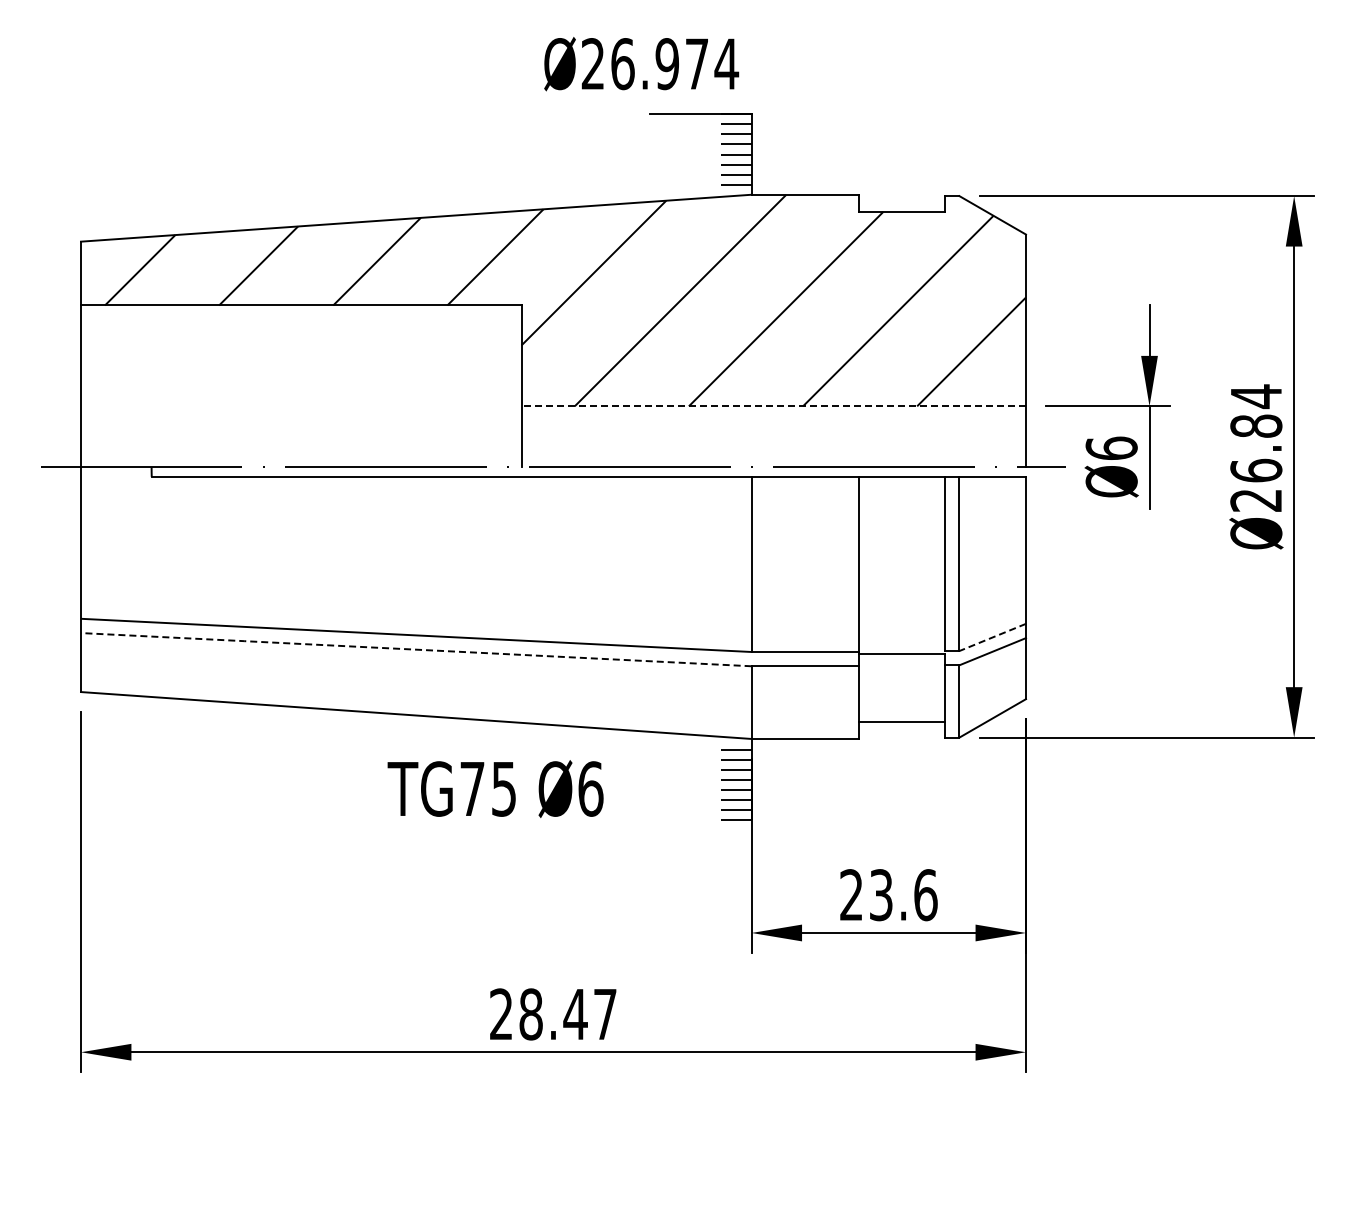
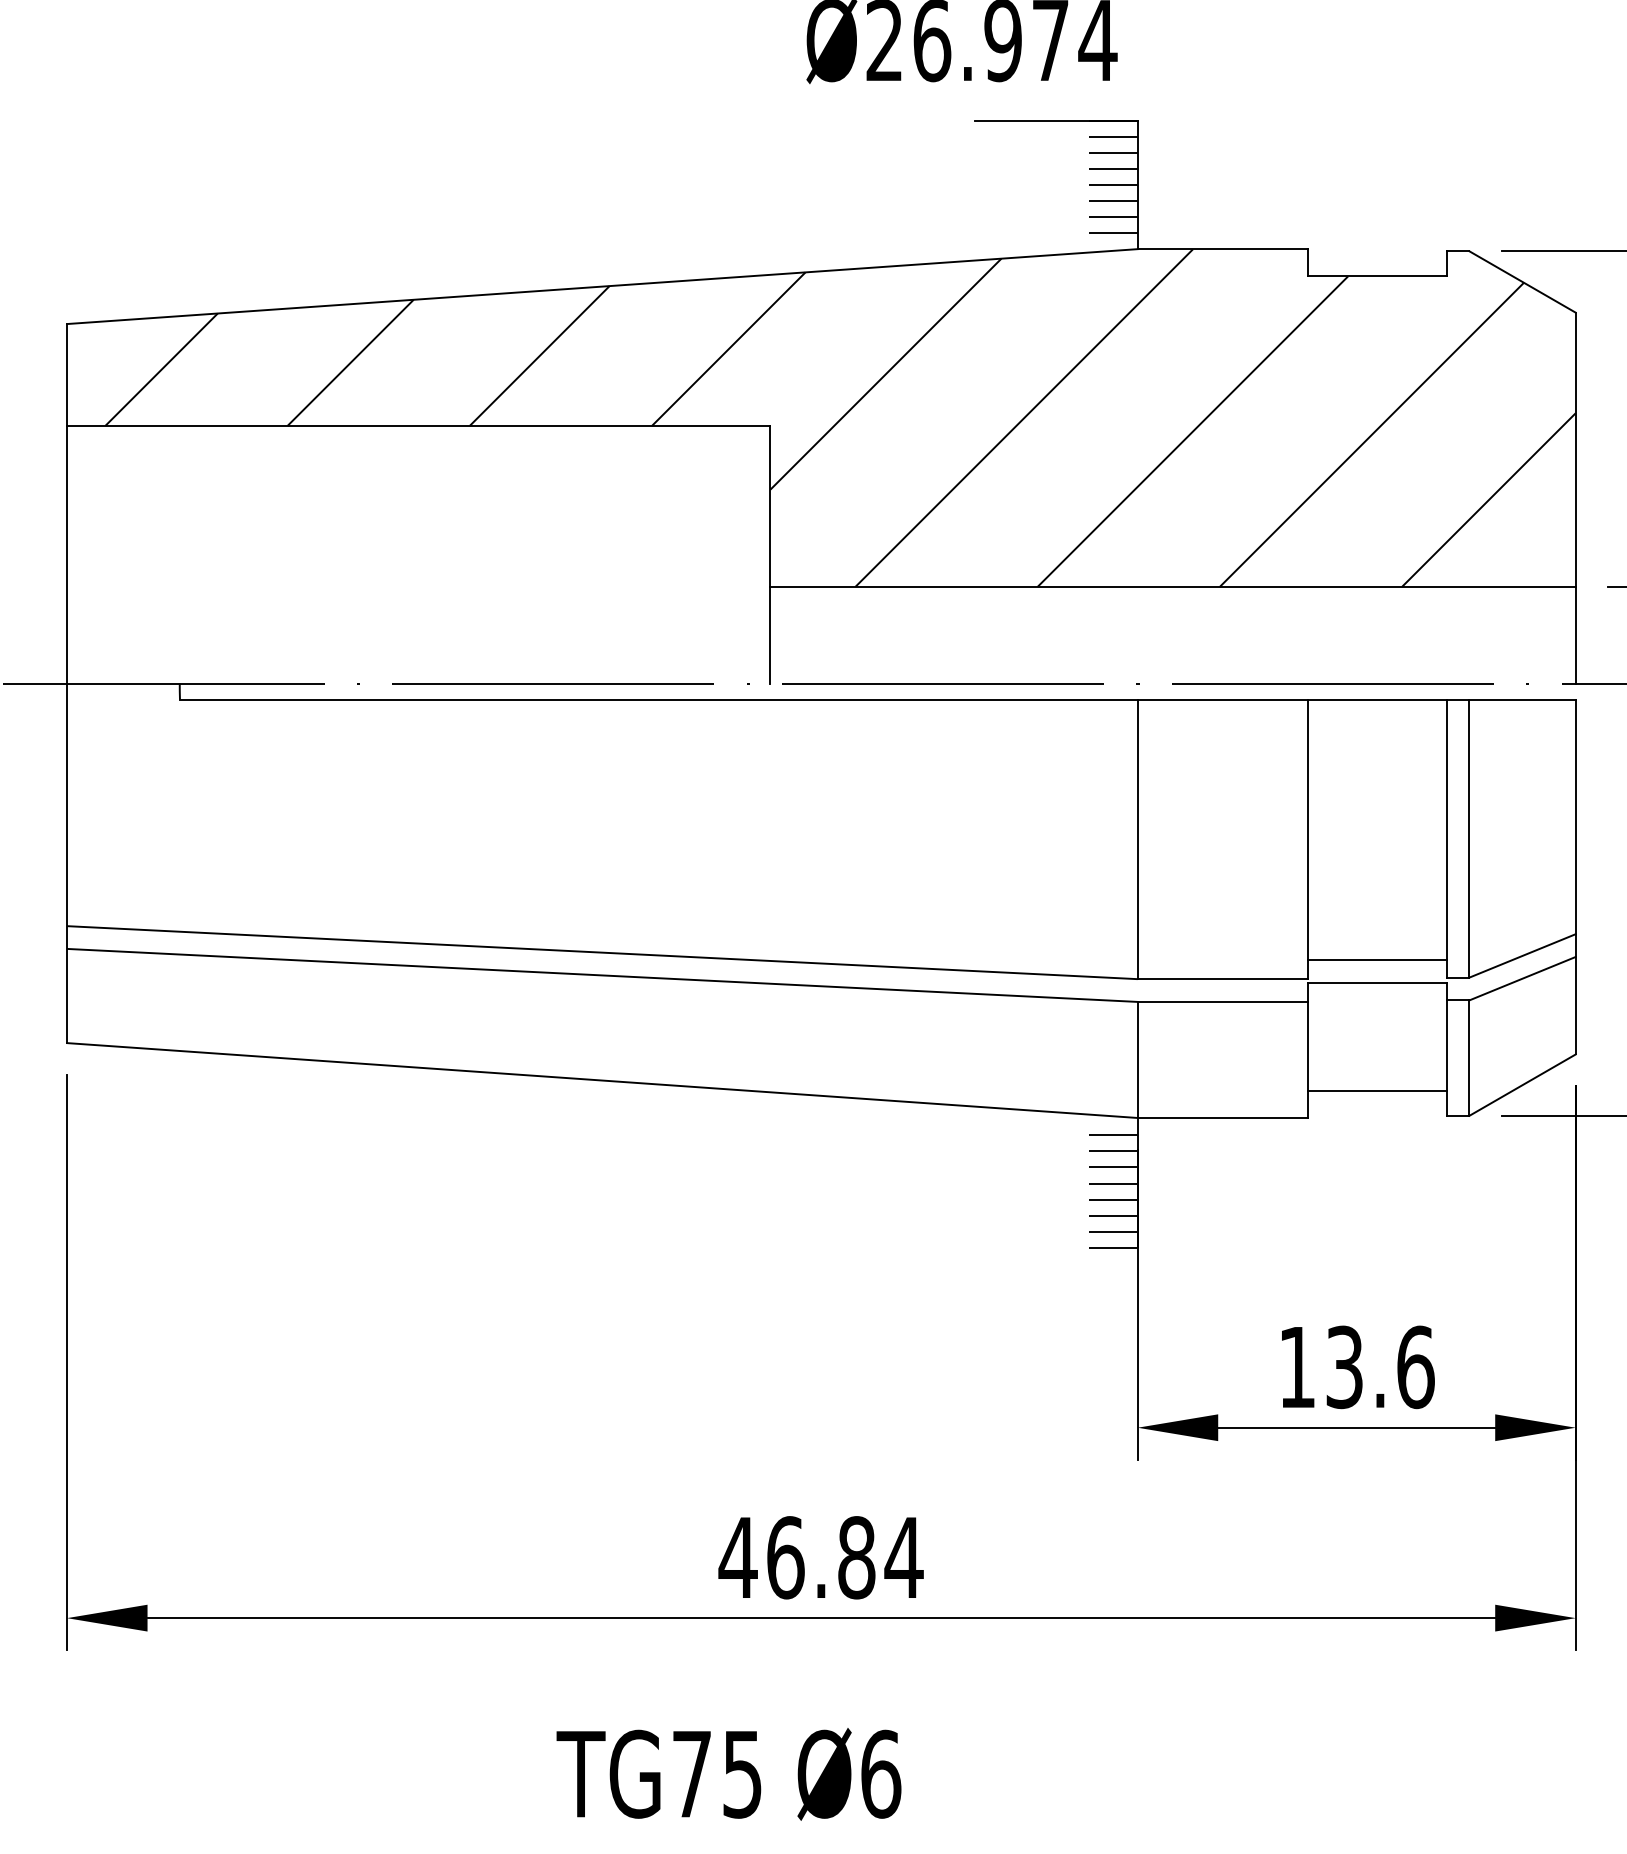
line: (773, 406) -> (1172, 587), dashed -> solid
line: (992, 637) -> (1522, 955), dashed -> solid
line: (901, 640) -> (1376, 960), added
line: (415, 649) -> (601, 975), dashed -> solid
text: (495, 789) -> (728, 1774), moved
text: (851, 894) -> (1297, 1366), 23.6 -> 13.6
text: (553, 1014) -> (821, 1557), 28.47 -> 46.84

